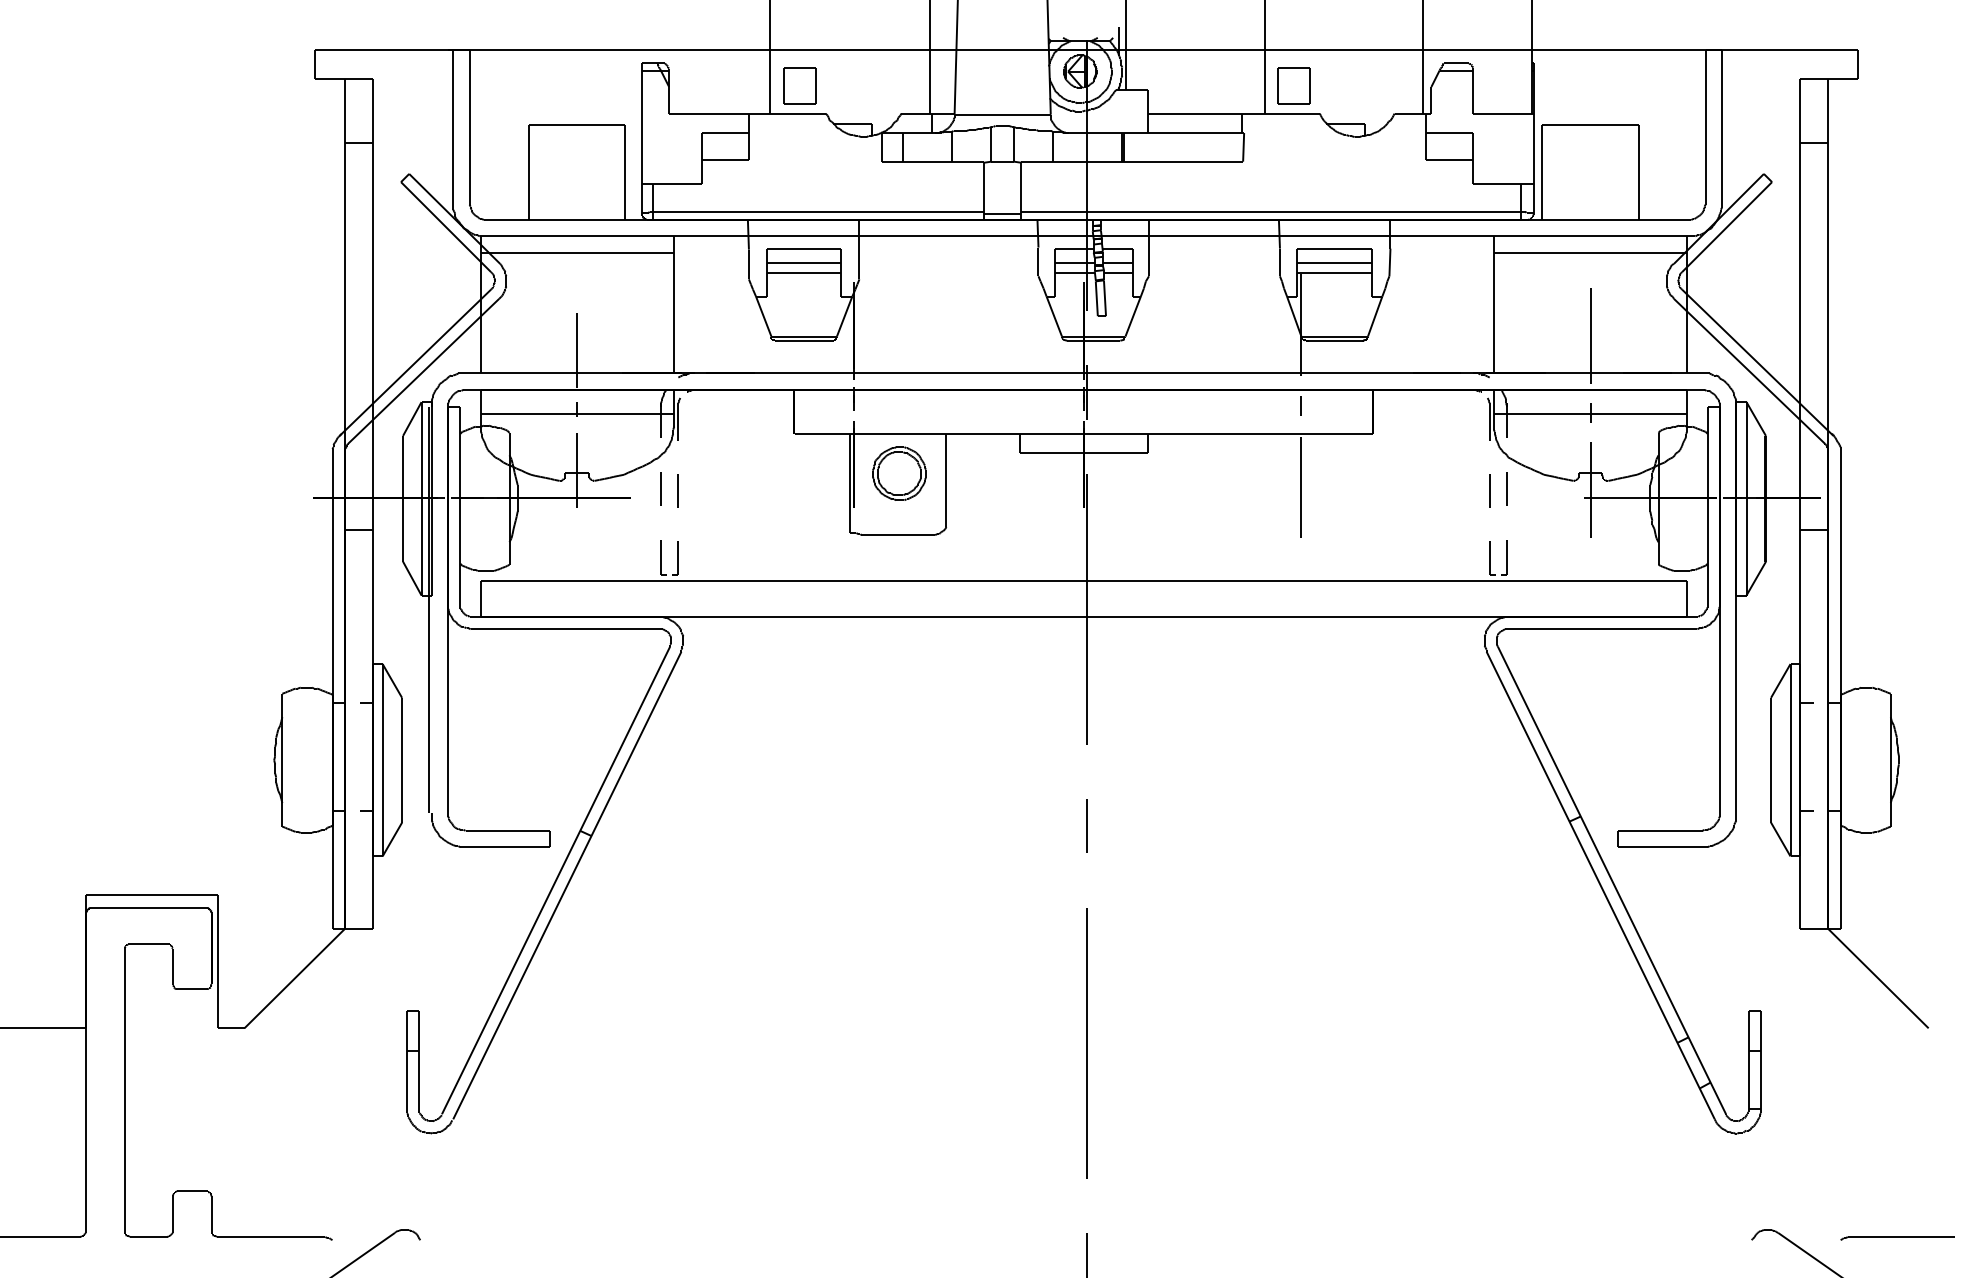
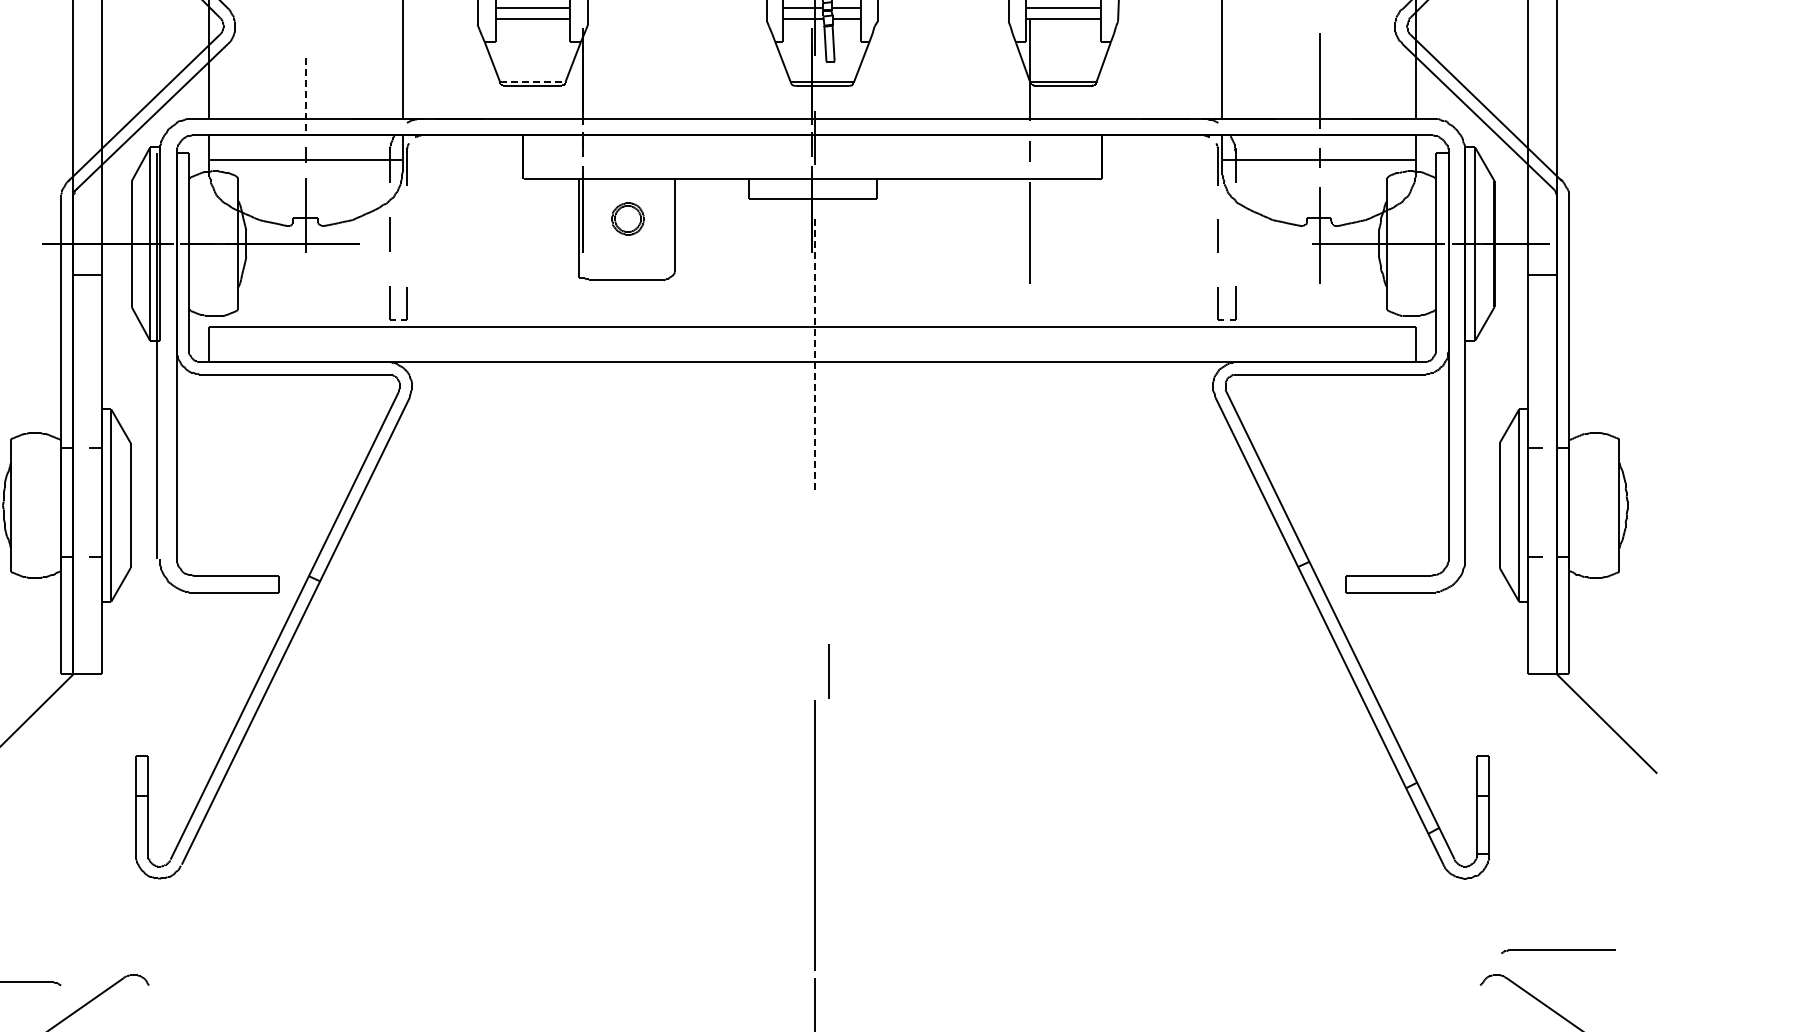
line: (804, 336) -> (533, 81), solid -> dashed
line: (577, 350) -> (306, 95), solid -> dashed
part: (899, 473) -> (628, 218), size x0.6
line: (1506, 488) -> (1235, 233), removed
line: (677, 490) -> (406, 235), removed
line: (1086, 609) -> (815, 354), solid -> dashed
line: (1086, 825) -> (829, 670), moved
line: (1086, 1043) -> (815, 835), moved
part: (1897, 1238) -> (1558, 951), moved

